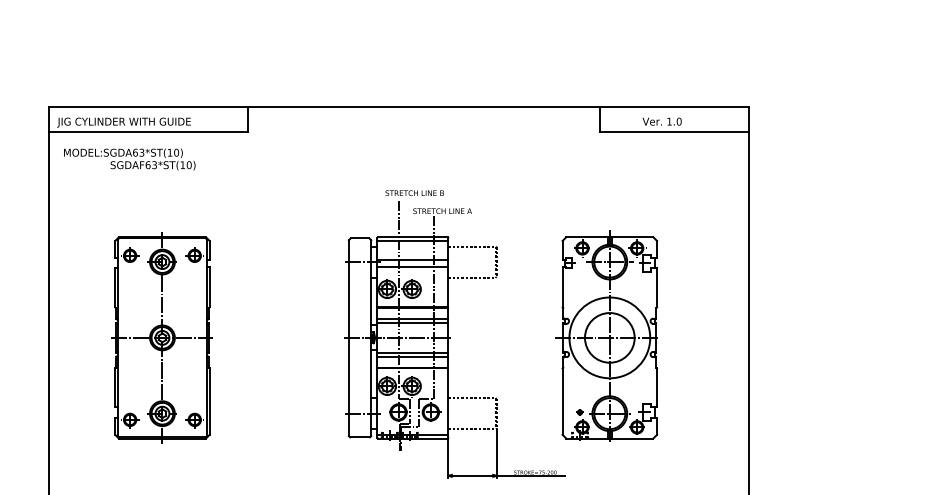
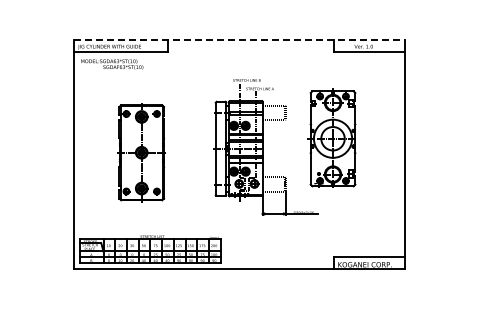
line: (399, 106) -> (239, 39), solid -> dashed
part: (606, 335) -> (331, 137), moved
part: (161, 337) -> (141, 152), moved

